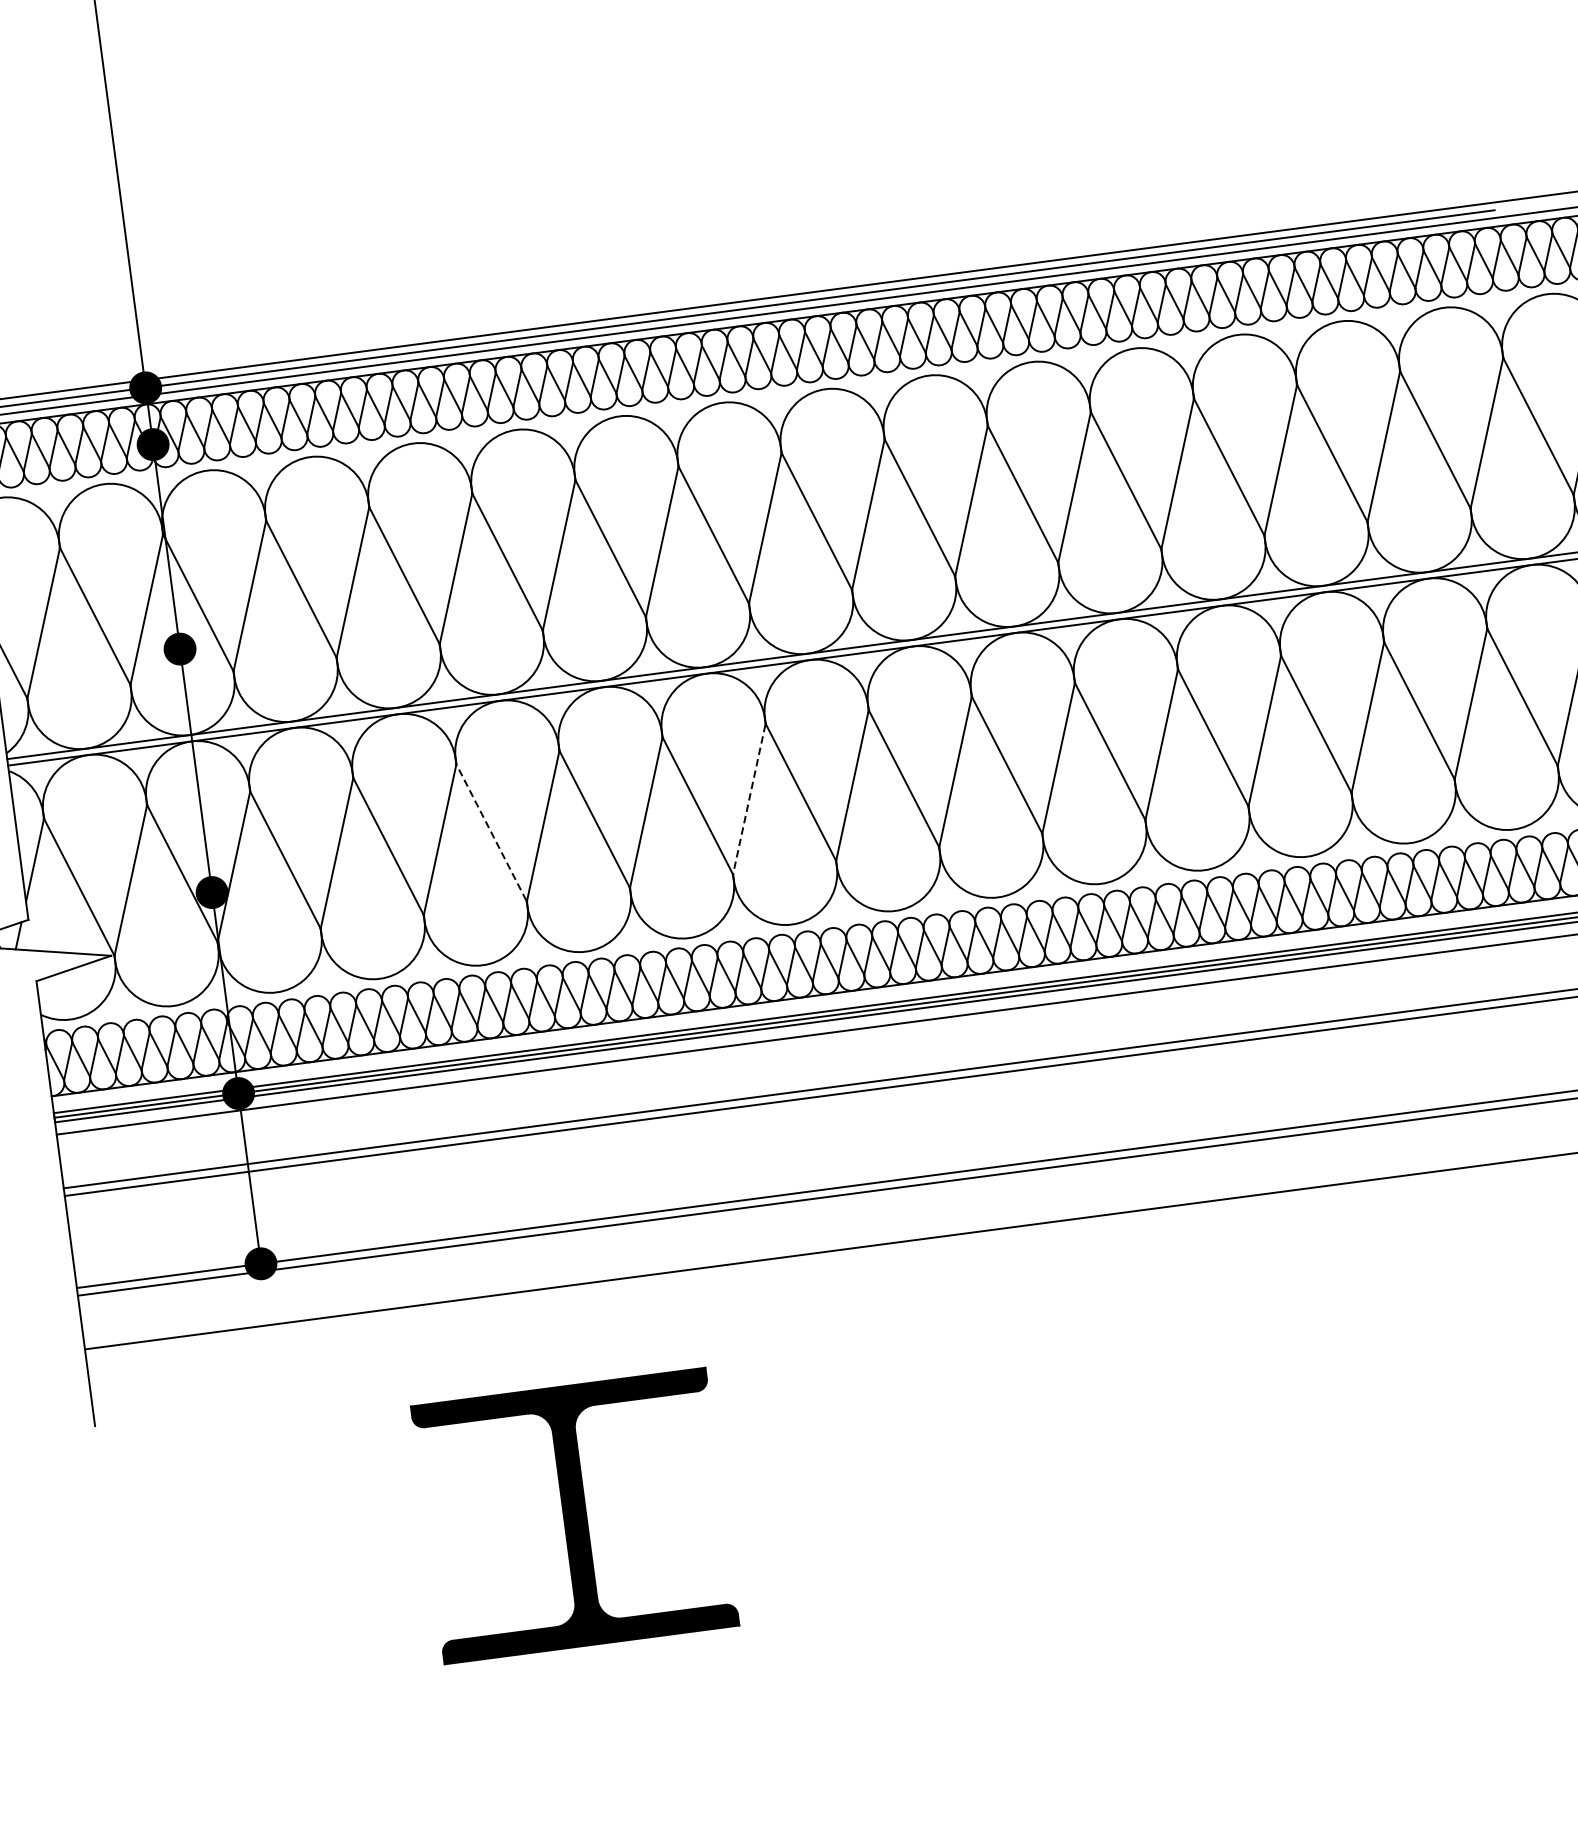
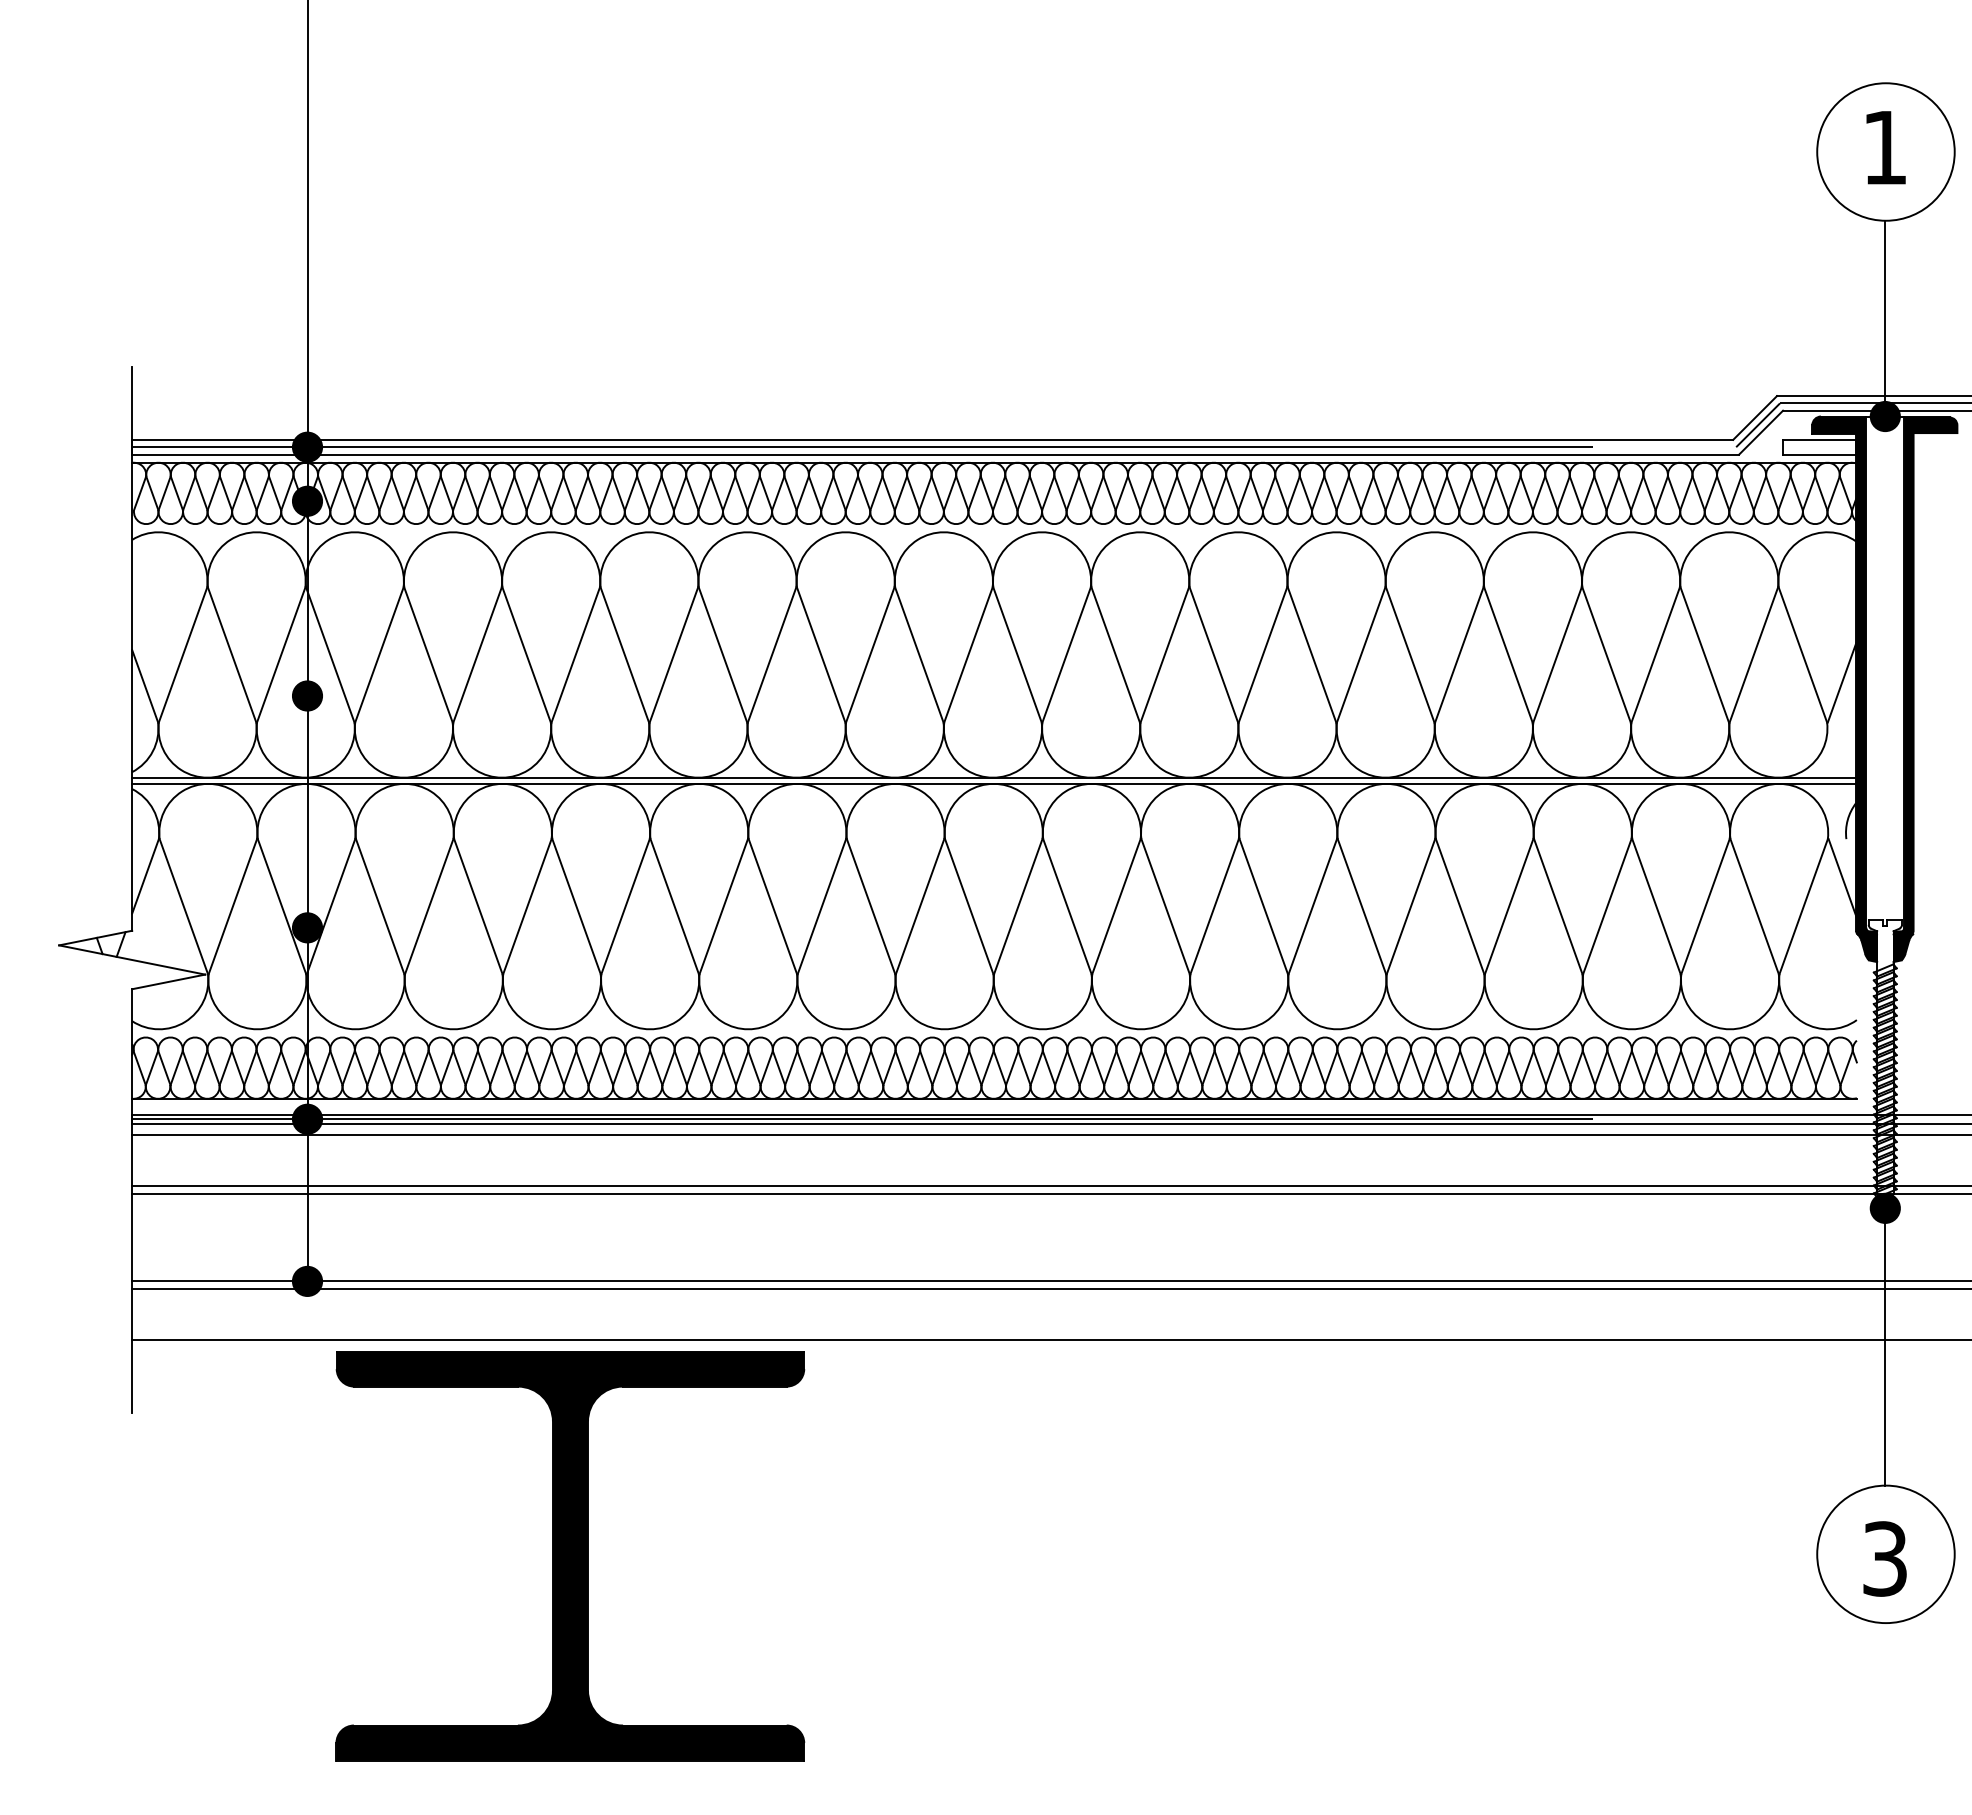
line: (748, 799) -> (821, 906), dashed -> solid
line: (491, 832) -> (576, 906), dashed -> solid
part: (575, 1516) -> (570, 1556), size x1.67

